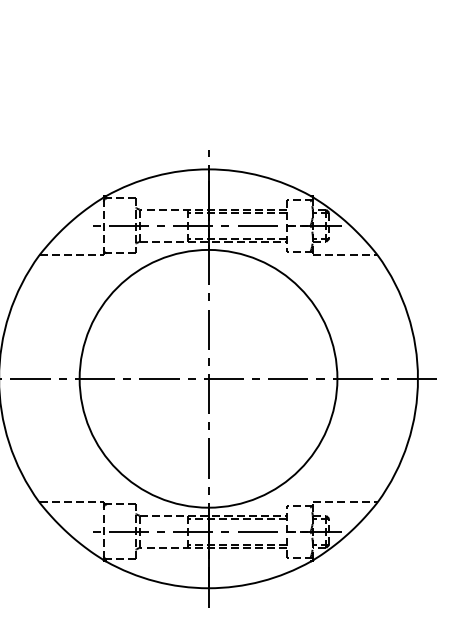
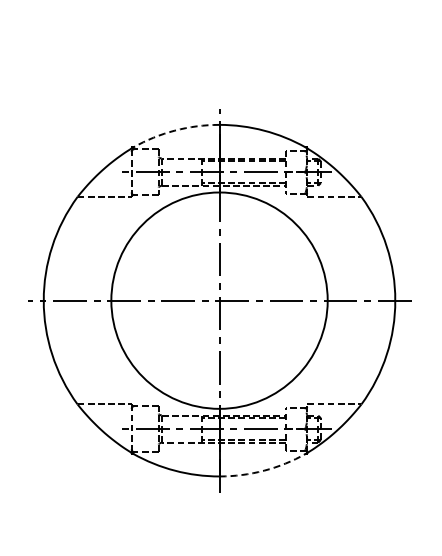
arc: (154, 176) -> (174, 130), solid -> dashed
arc: (262, 581) -> (264, 470), solid -> dashed

